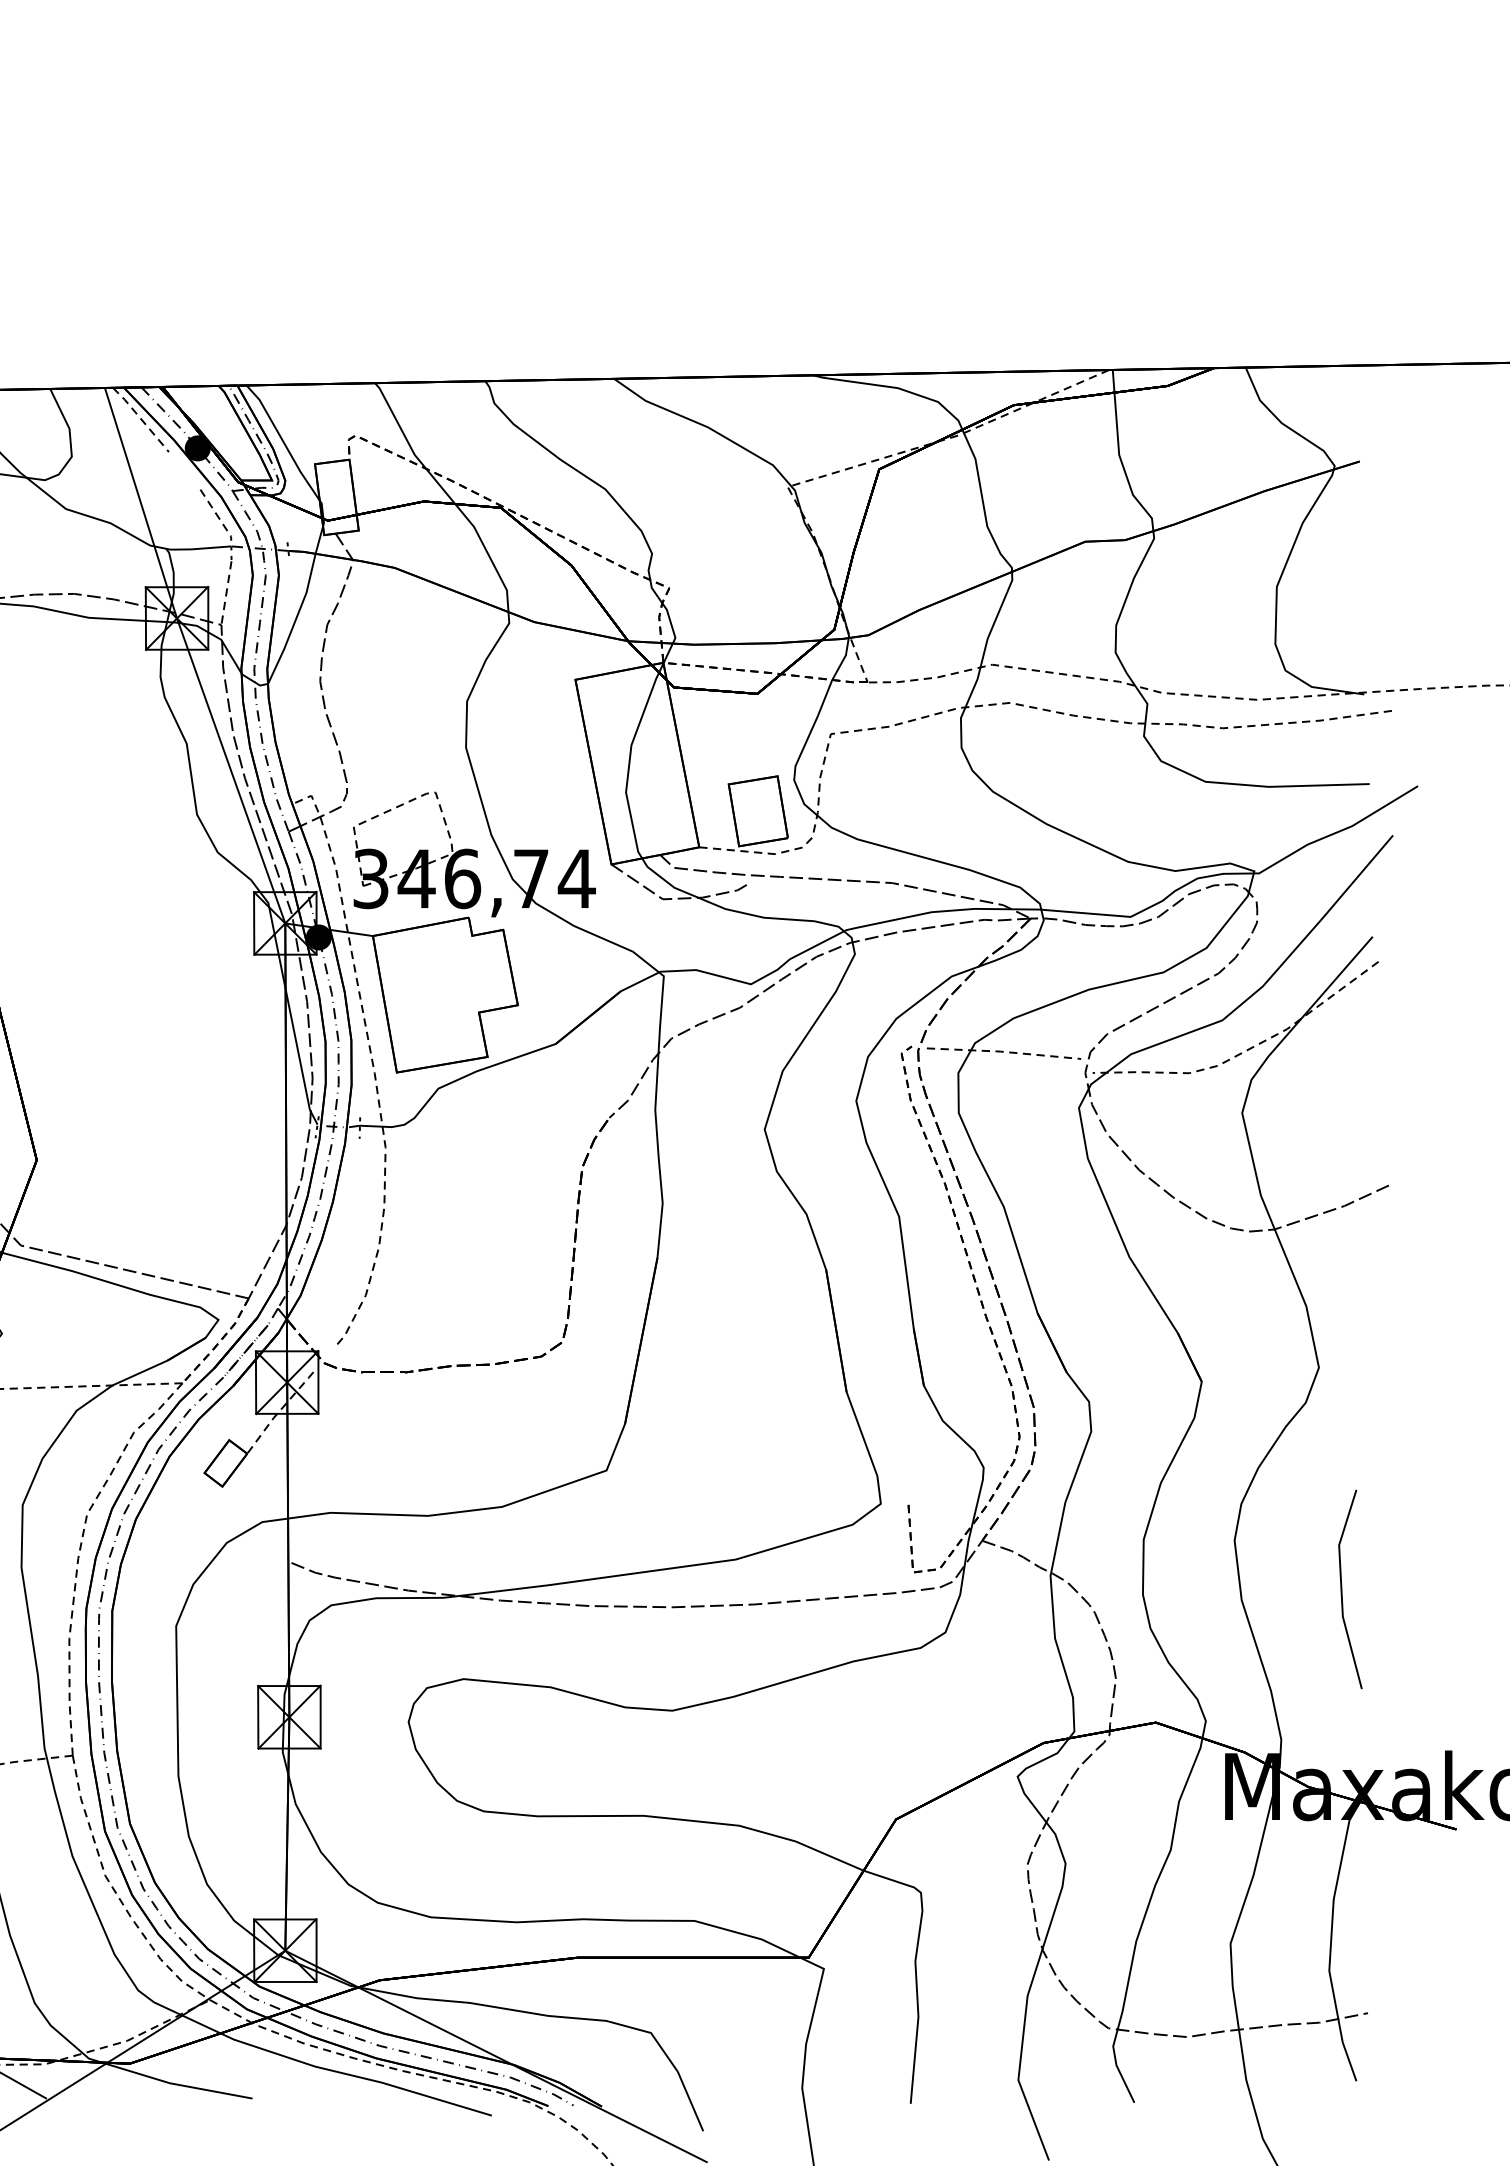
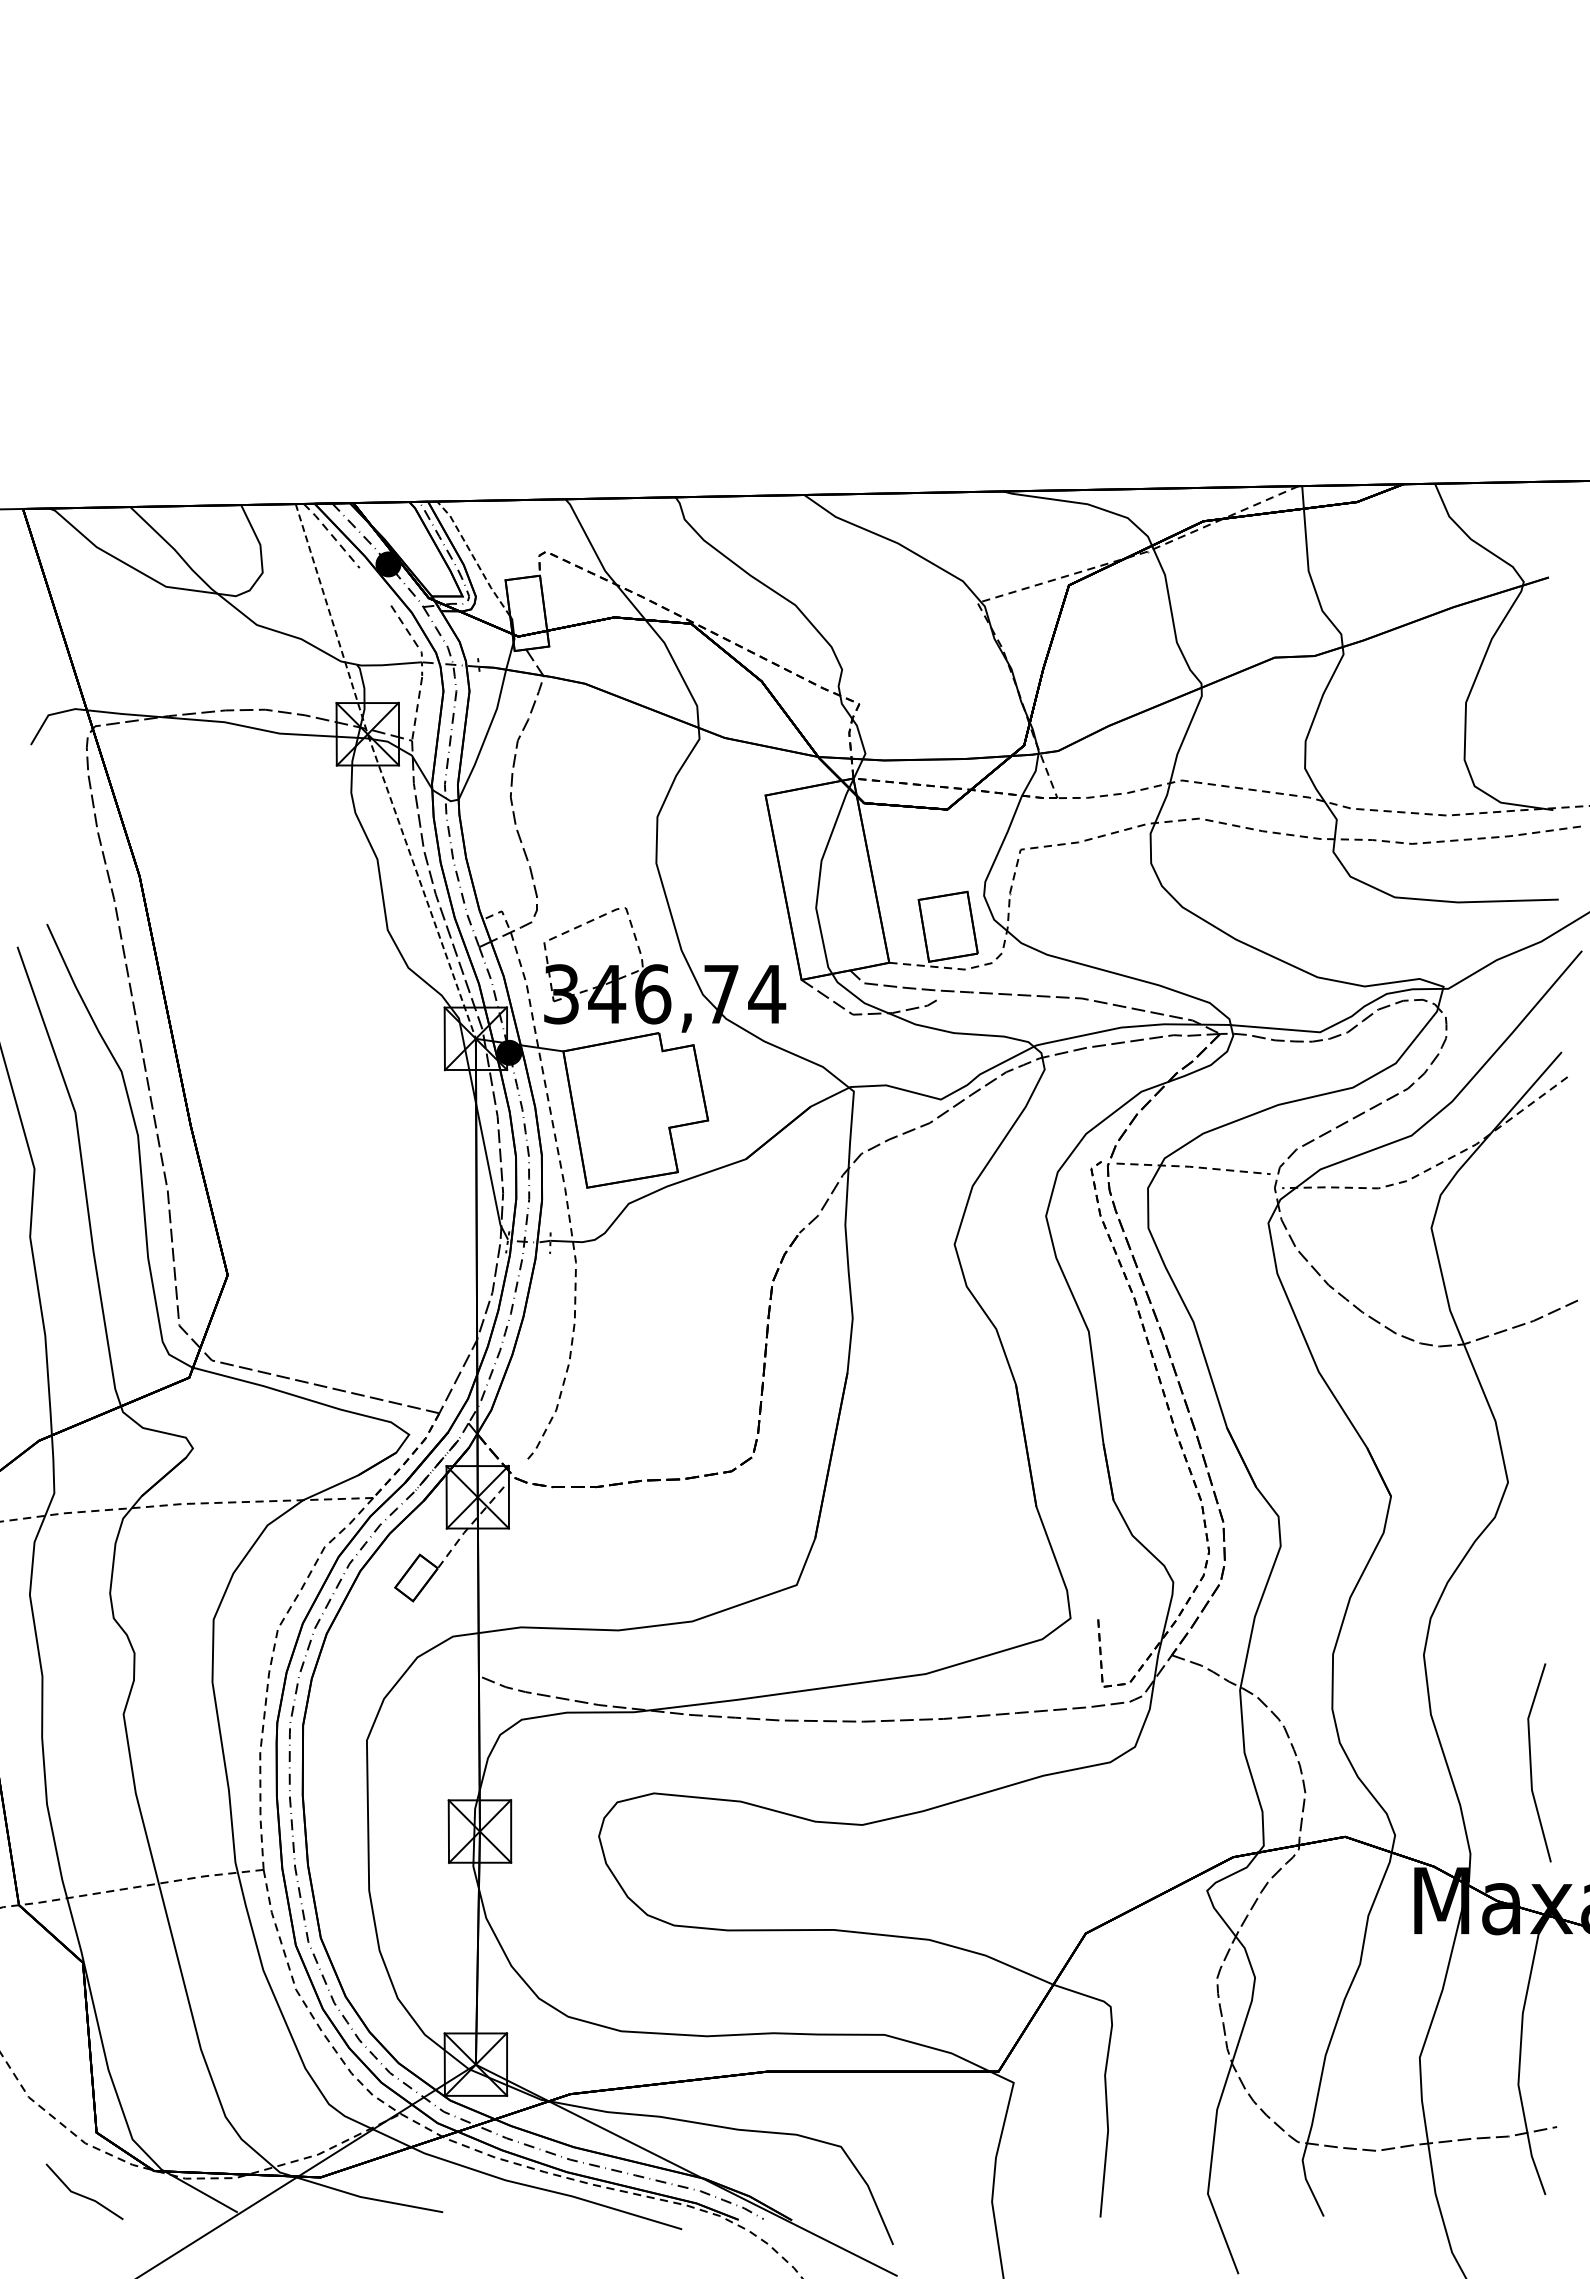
line: (283, 442) -> (474, 558), solid -> dashed
line: (190, 656) -> (381, 772), solid -> dashed
line: (1342, 1589) -> (1531, 1762), moved

